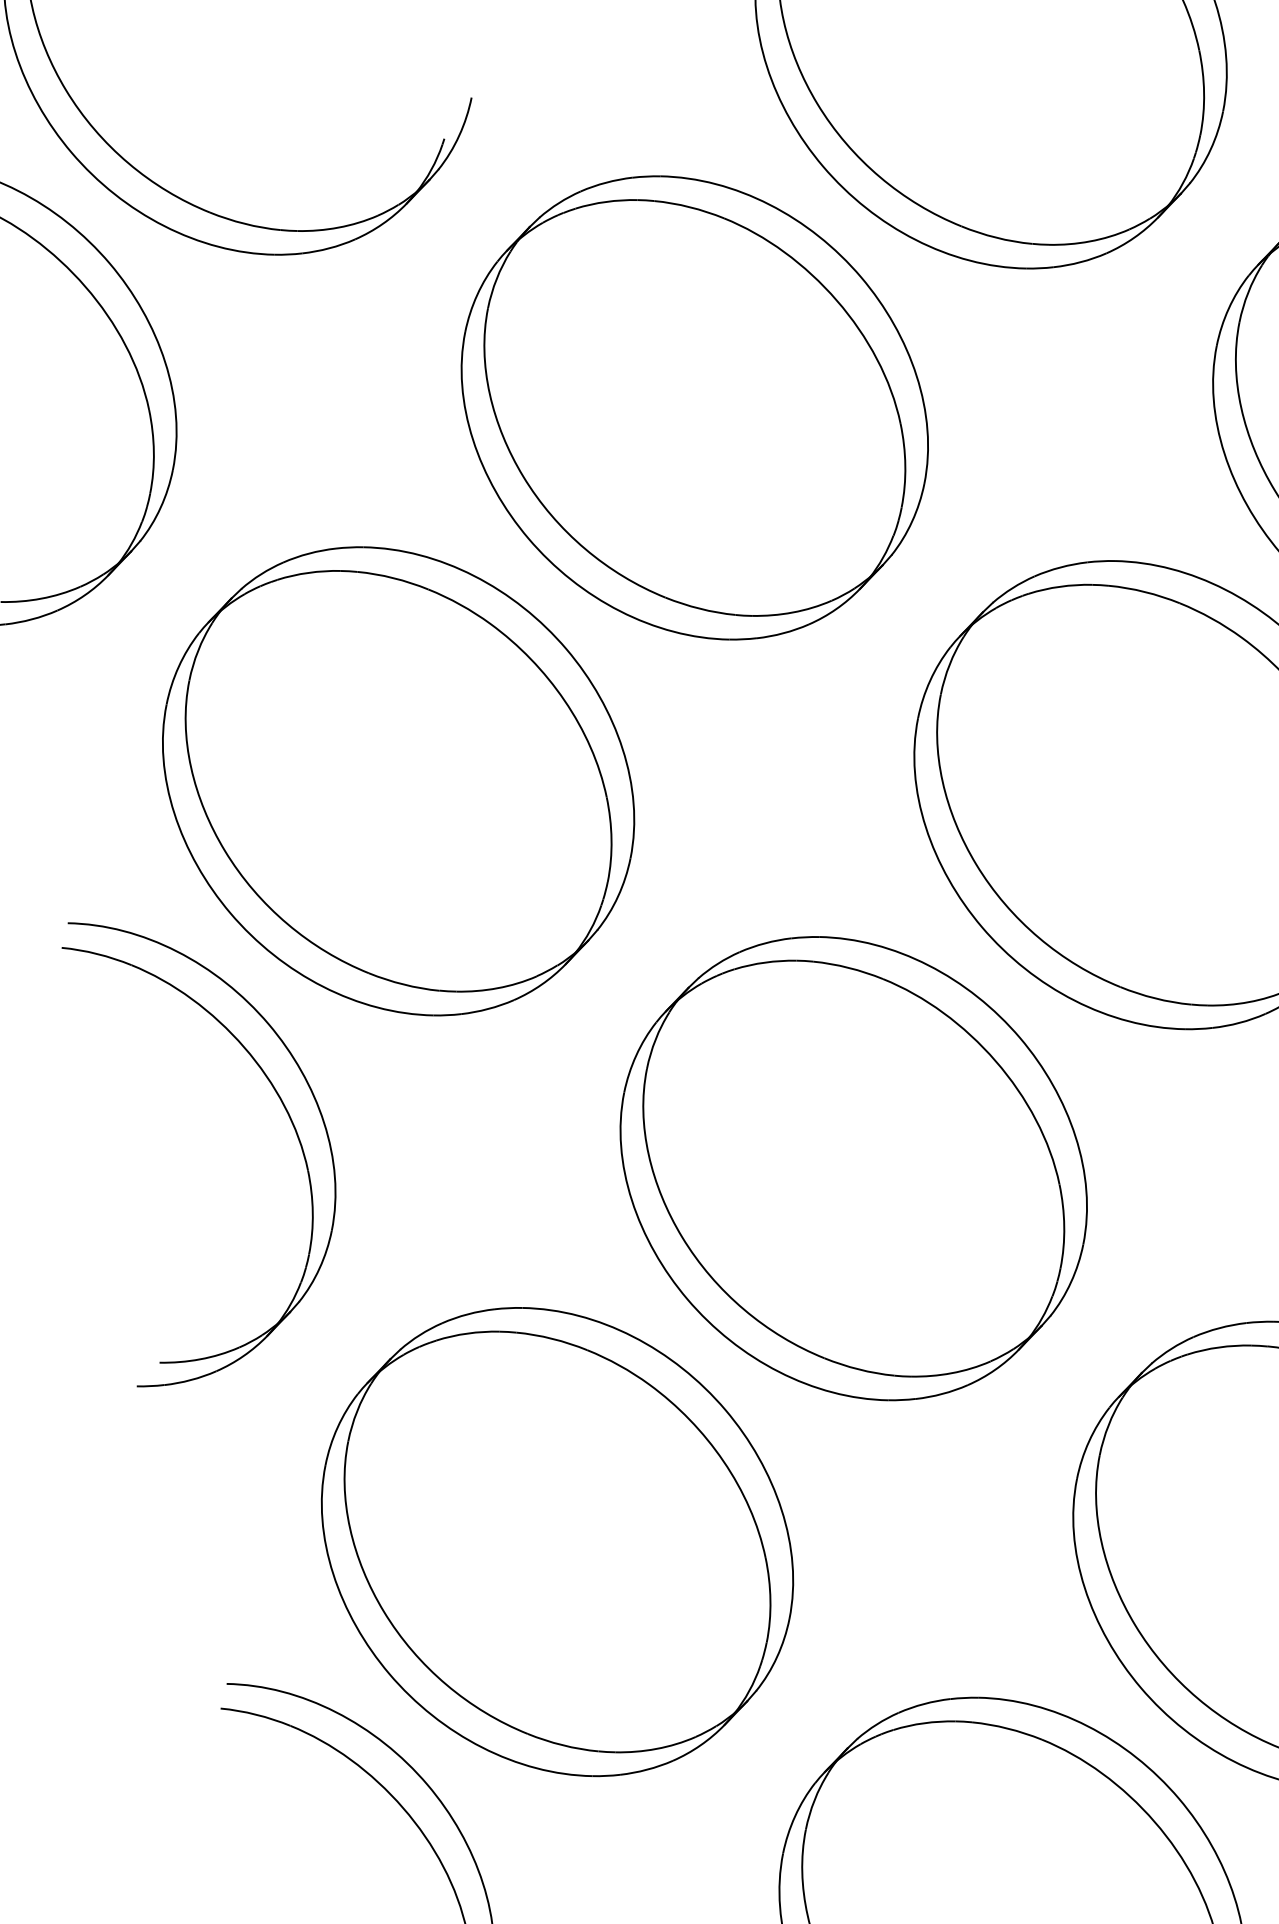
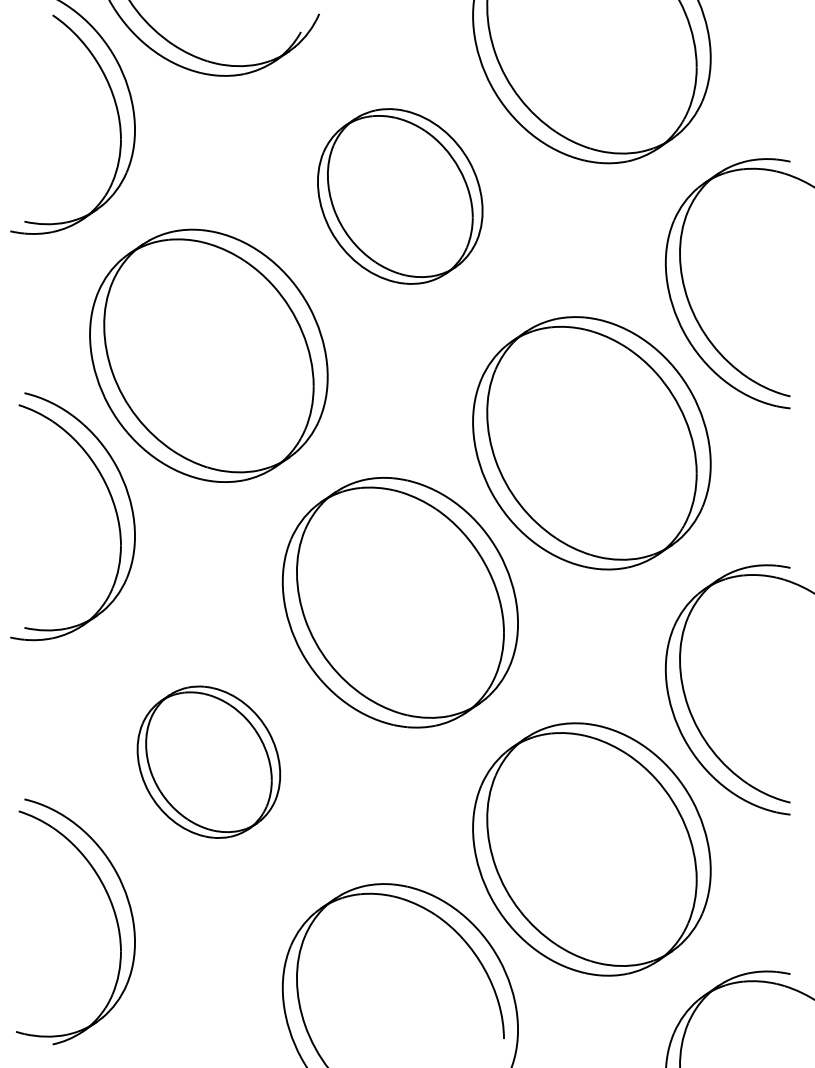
part: (693, 408) -> (399, 196), size x0.7
part: (556, 1542) -> (208, 762), size x0.6

